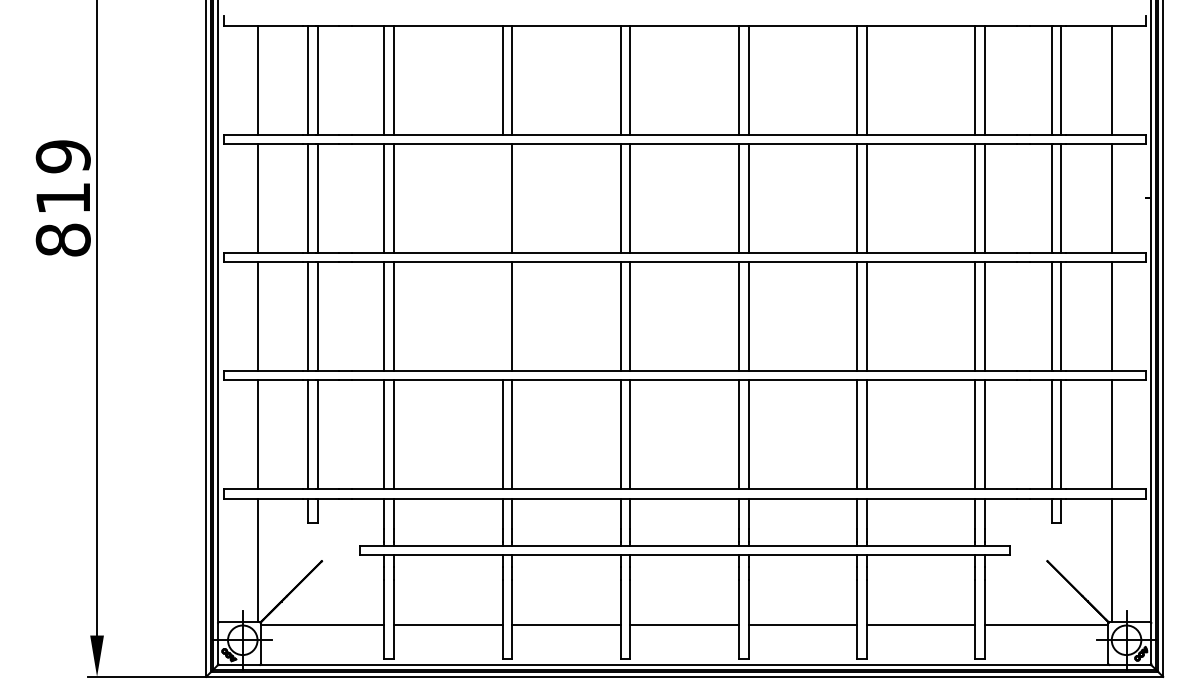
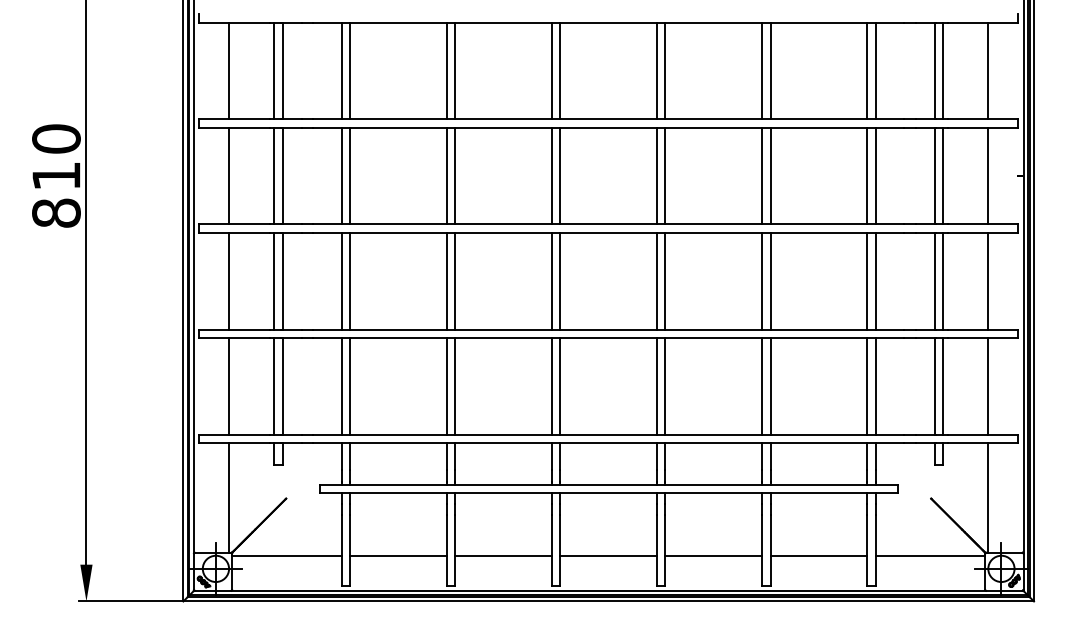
text: (63, 156) -> (56, 138), 819 -> 810
line: (502, 197) -> (446, 175), added
line: (502, 315) -> (446, 280), added

